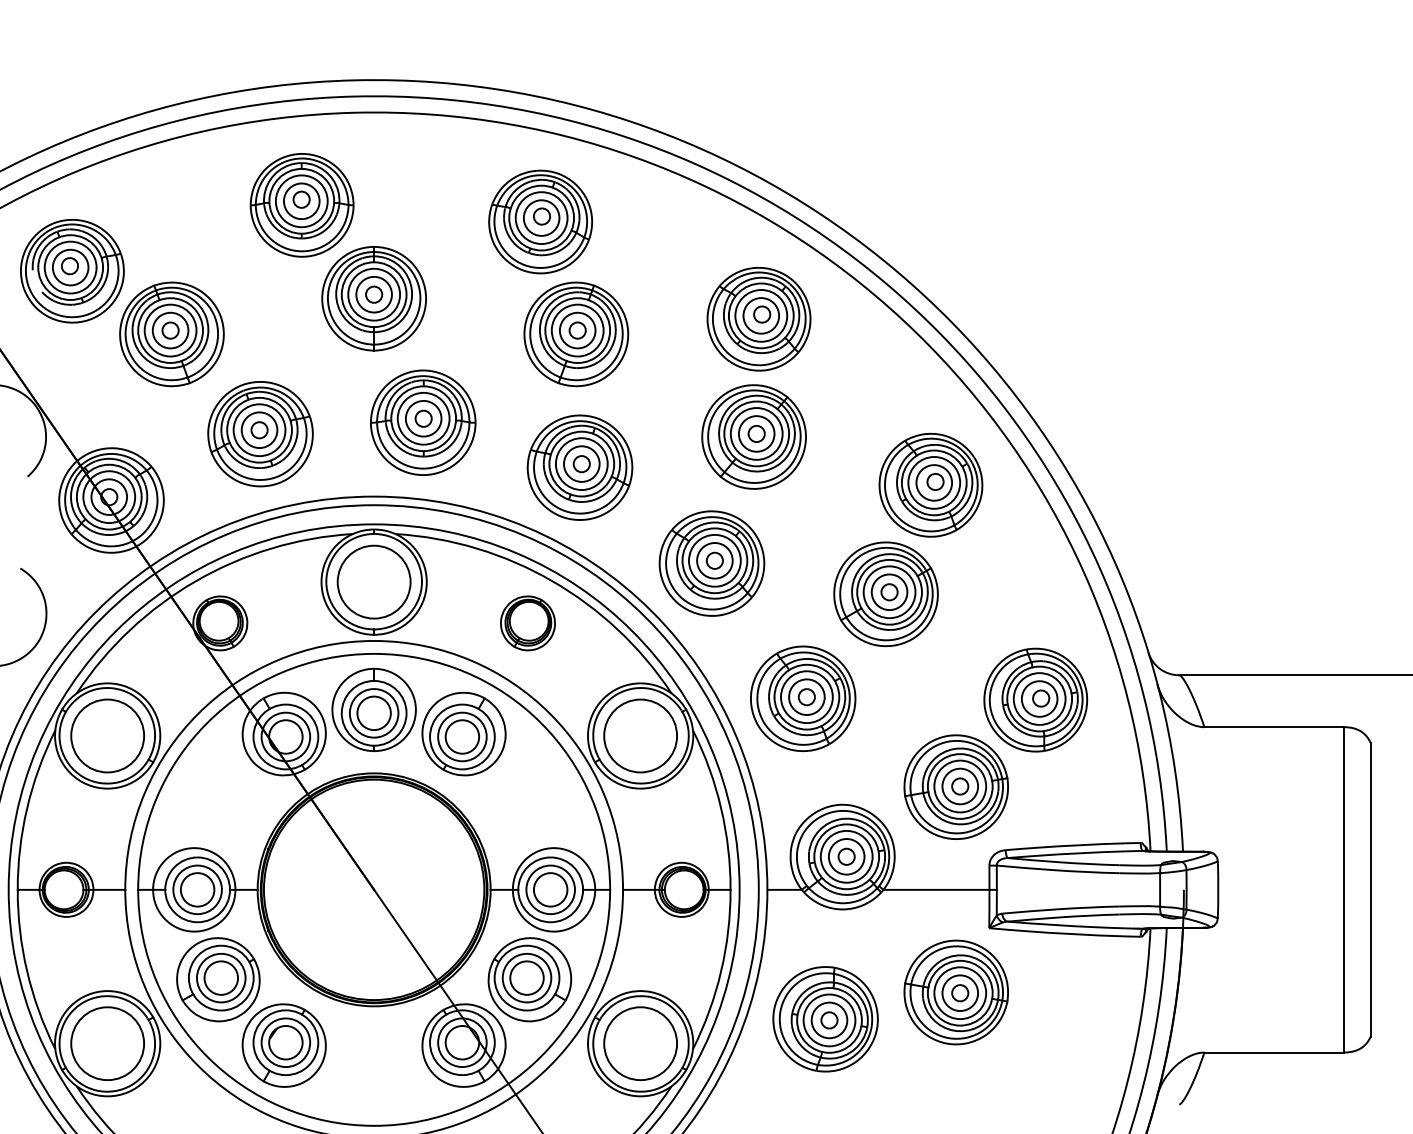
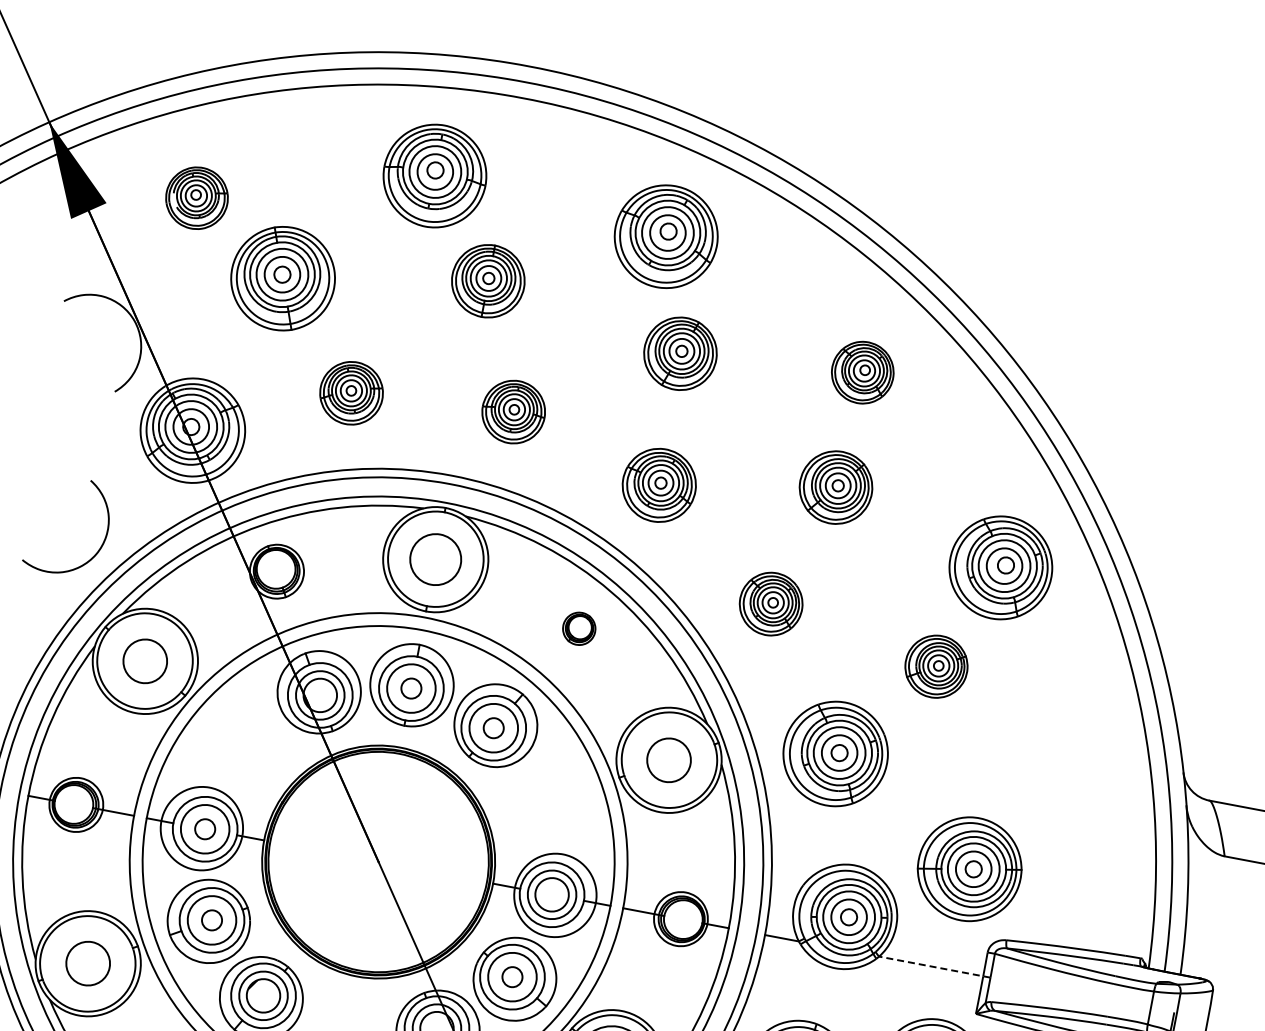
part: (72, 271) -> (197, 198), size x0.6
part: (373, 298) -> (487, 280), size x0.7
part: (758, 318) -> (862, 371), size x0.6
part: (576, 334) -> (680, 353), size x0.7
part: (423, 422) -> (513, 411), size x0.6
part: (260, 434) -> (351, 393), size x0.6
part: (753, 436) -> (835, 486), size x0.7
part: (579, 467) -> (658, 485), size x0.7
part: (711, 563) -> (770, 603), size x0.6
circle: (373, 581) -> (435, 558), size x0.7
part: (885, 594) -> (935, 666), size x0.6
part: (527, 623) -> (578, 628), size x0.6
part: (1035, 699) -> (1063, 797), removed
circle: (373, 713) -> (410, 688), size x0.6
circle: (107, 735) -> (145, 660), size x0.6
circle: (640, 735) -> (669, 759), size x0.6
circle: (462, 736) -> (493, 727), size x0.6
circle: (197, 889) -> (205, 828), size x0.6
line: (940, 889) -> (935, 966), solid -> dashed
circle: (221, 977) -> (212, 919), size x0.6
circle: (526, 977) -> (512, 976), size x0.6
circle: (107, 1043) -> (88, 963), size x0.6

